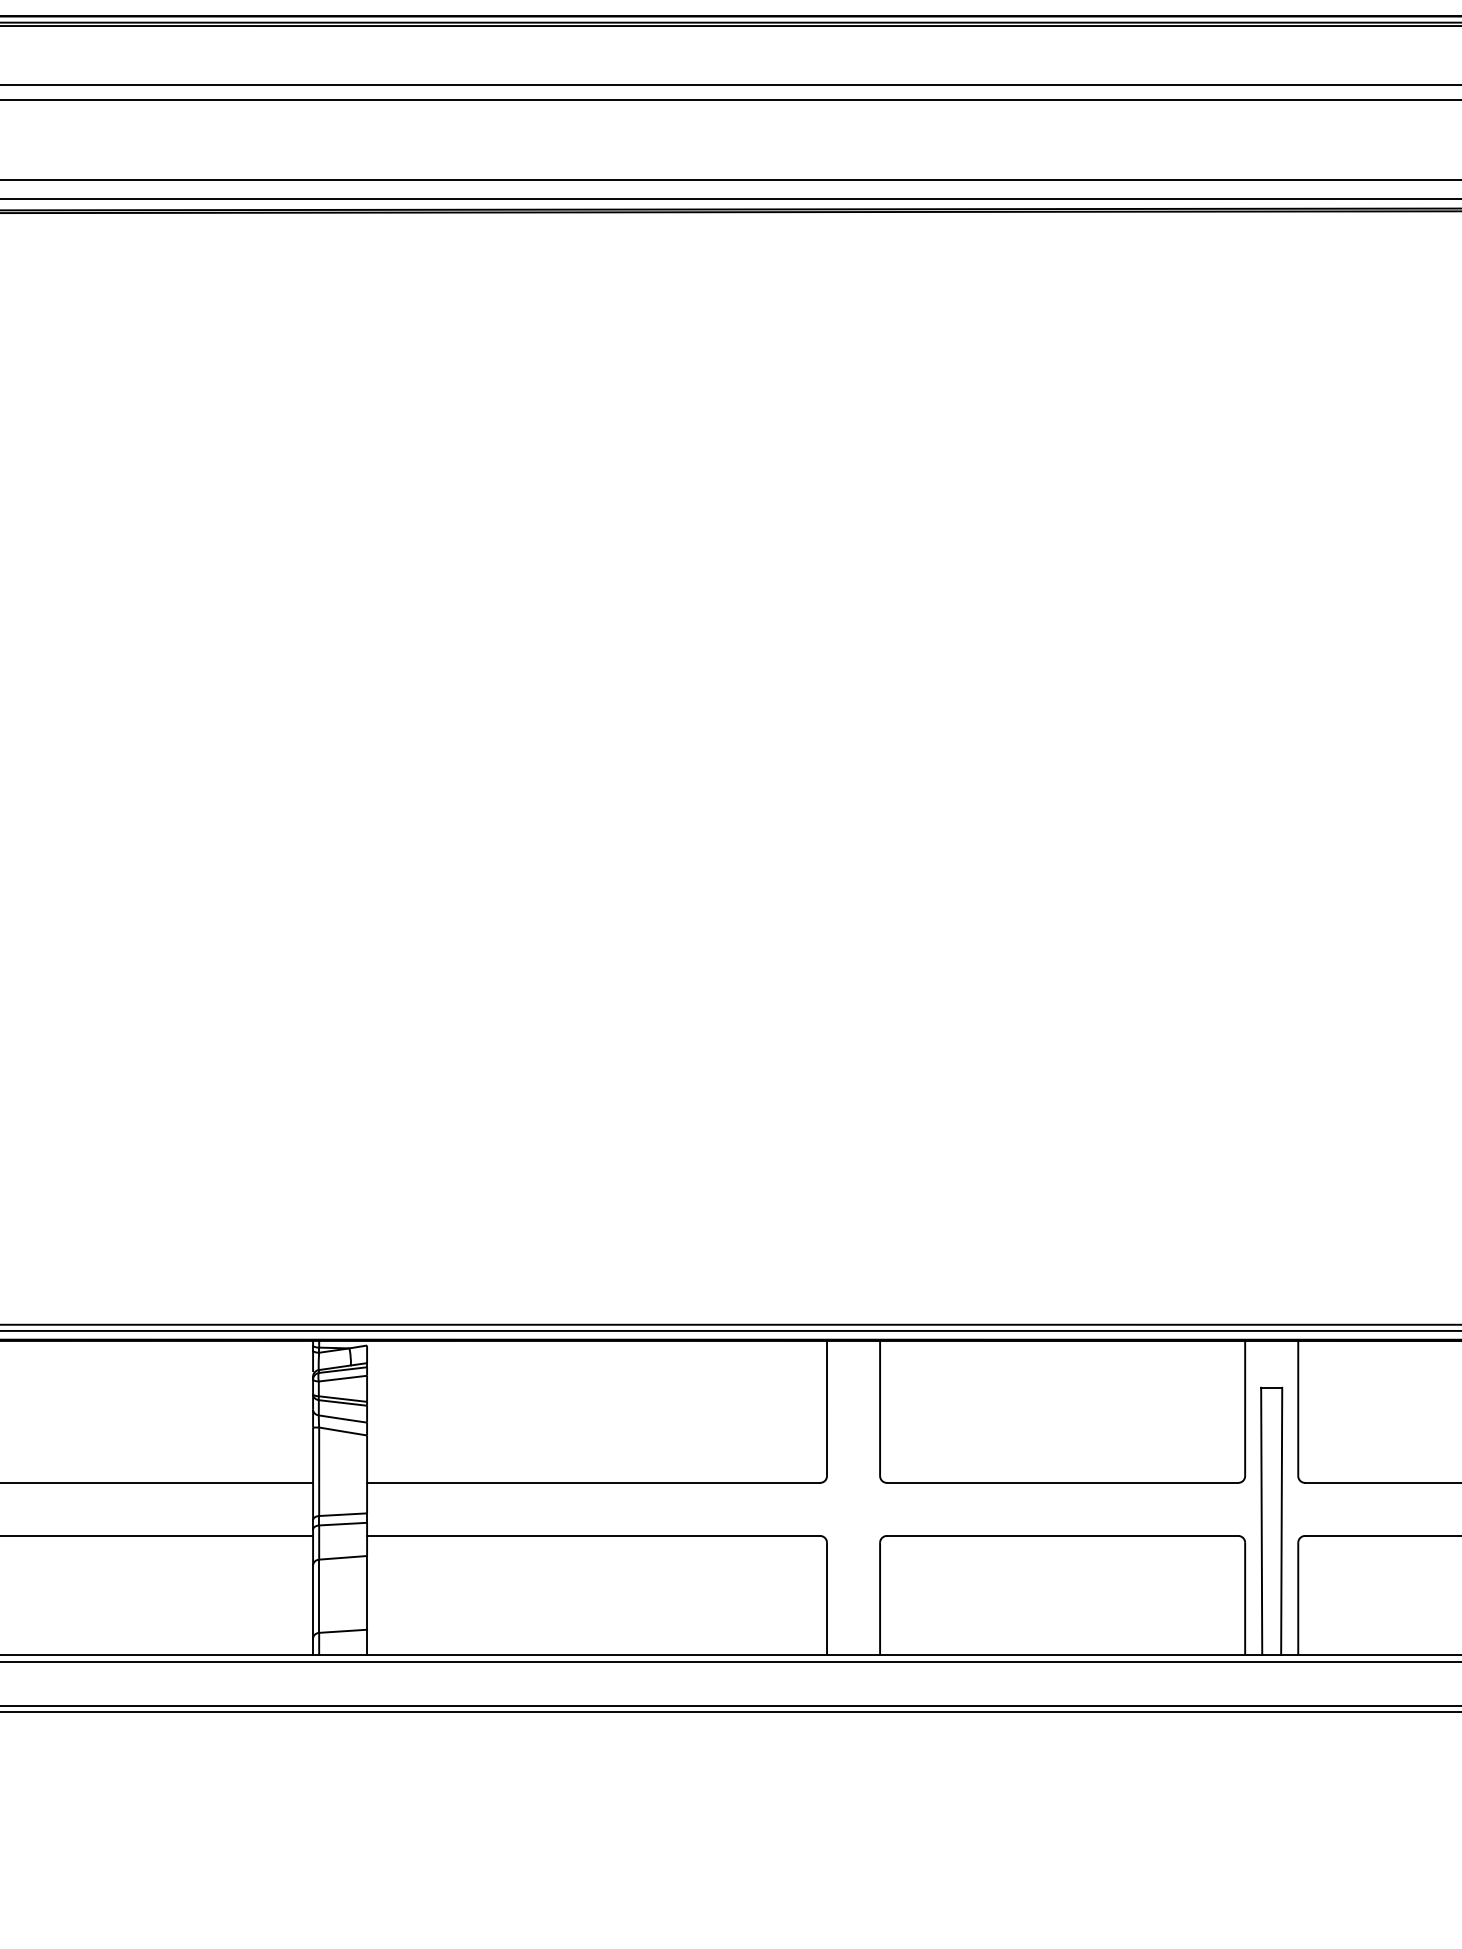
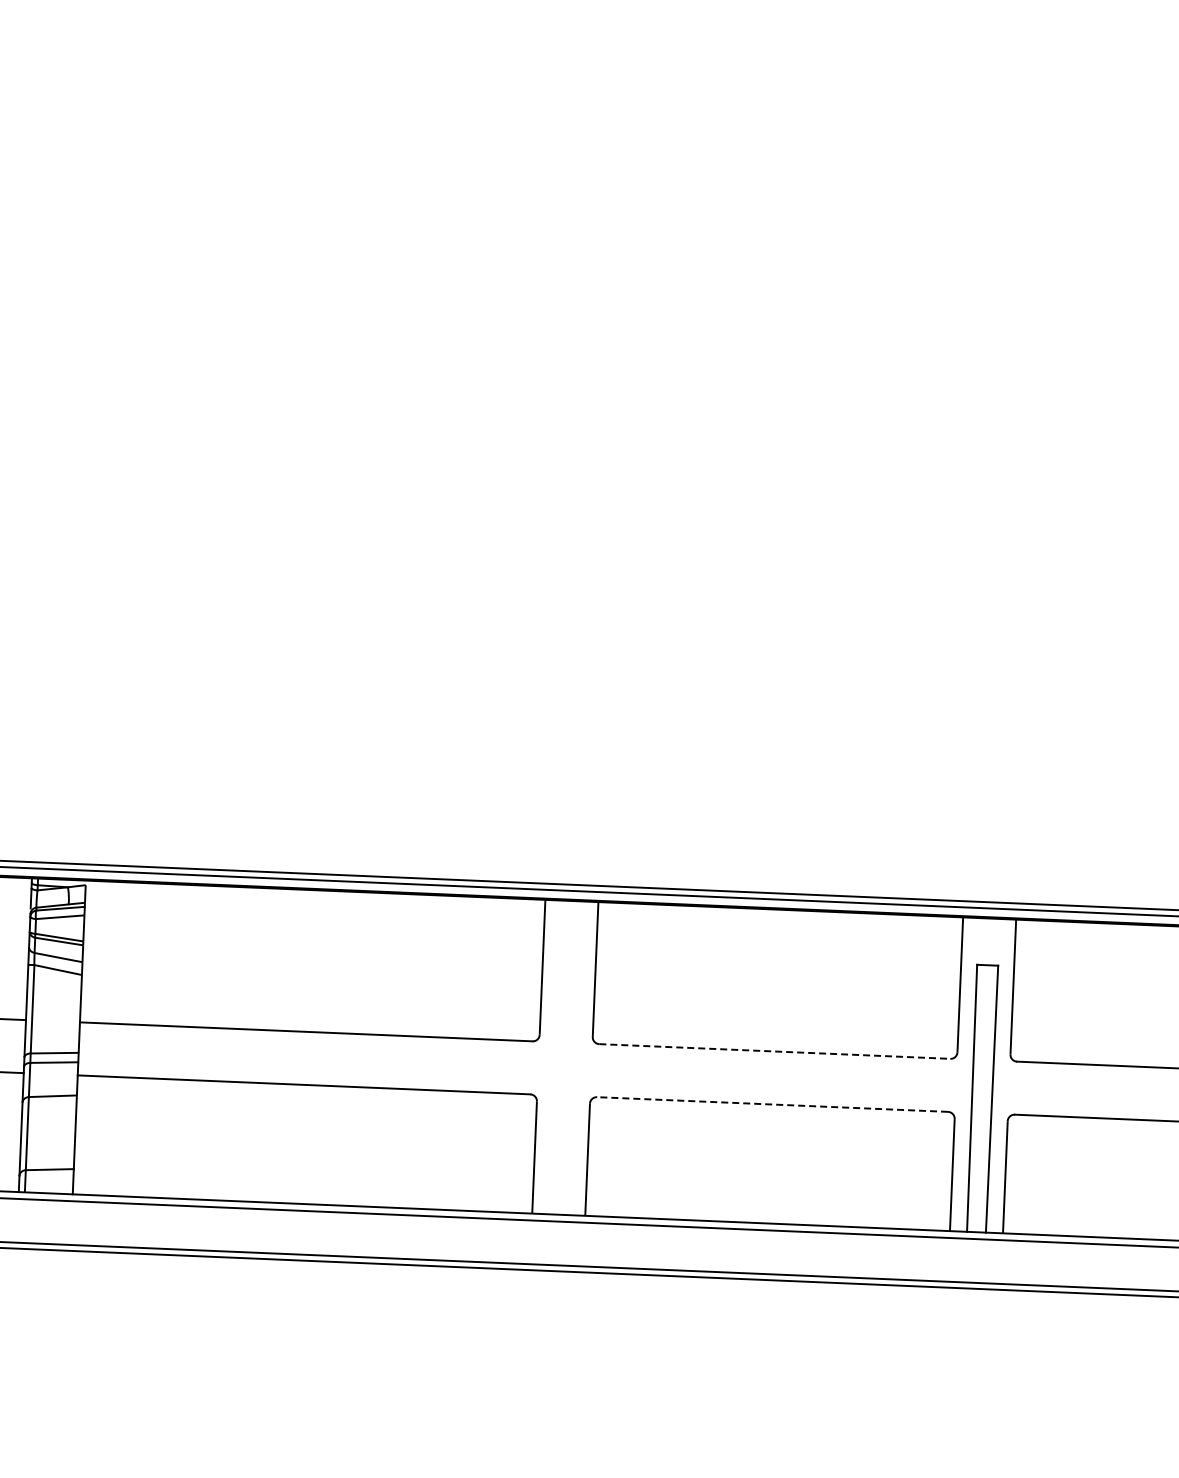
line: (1062, 1482) -> (774, 1051), solid -> dashed
line: (1062, 1535) -> (772, 1104), solid -> dashed

